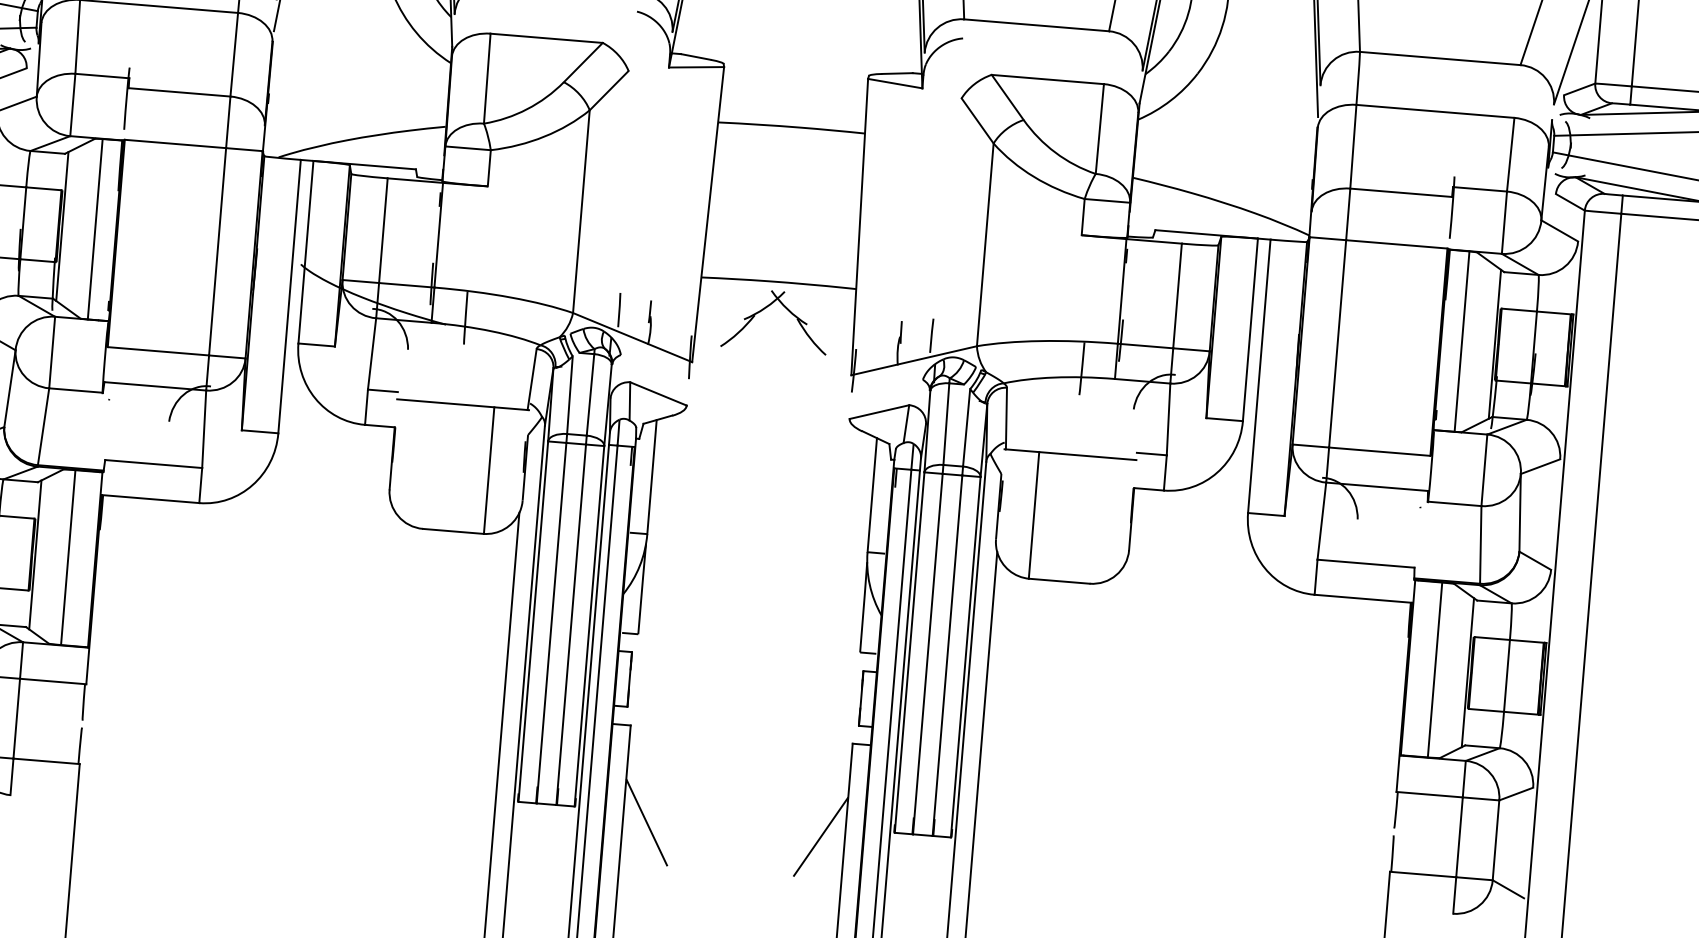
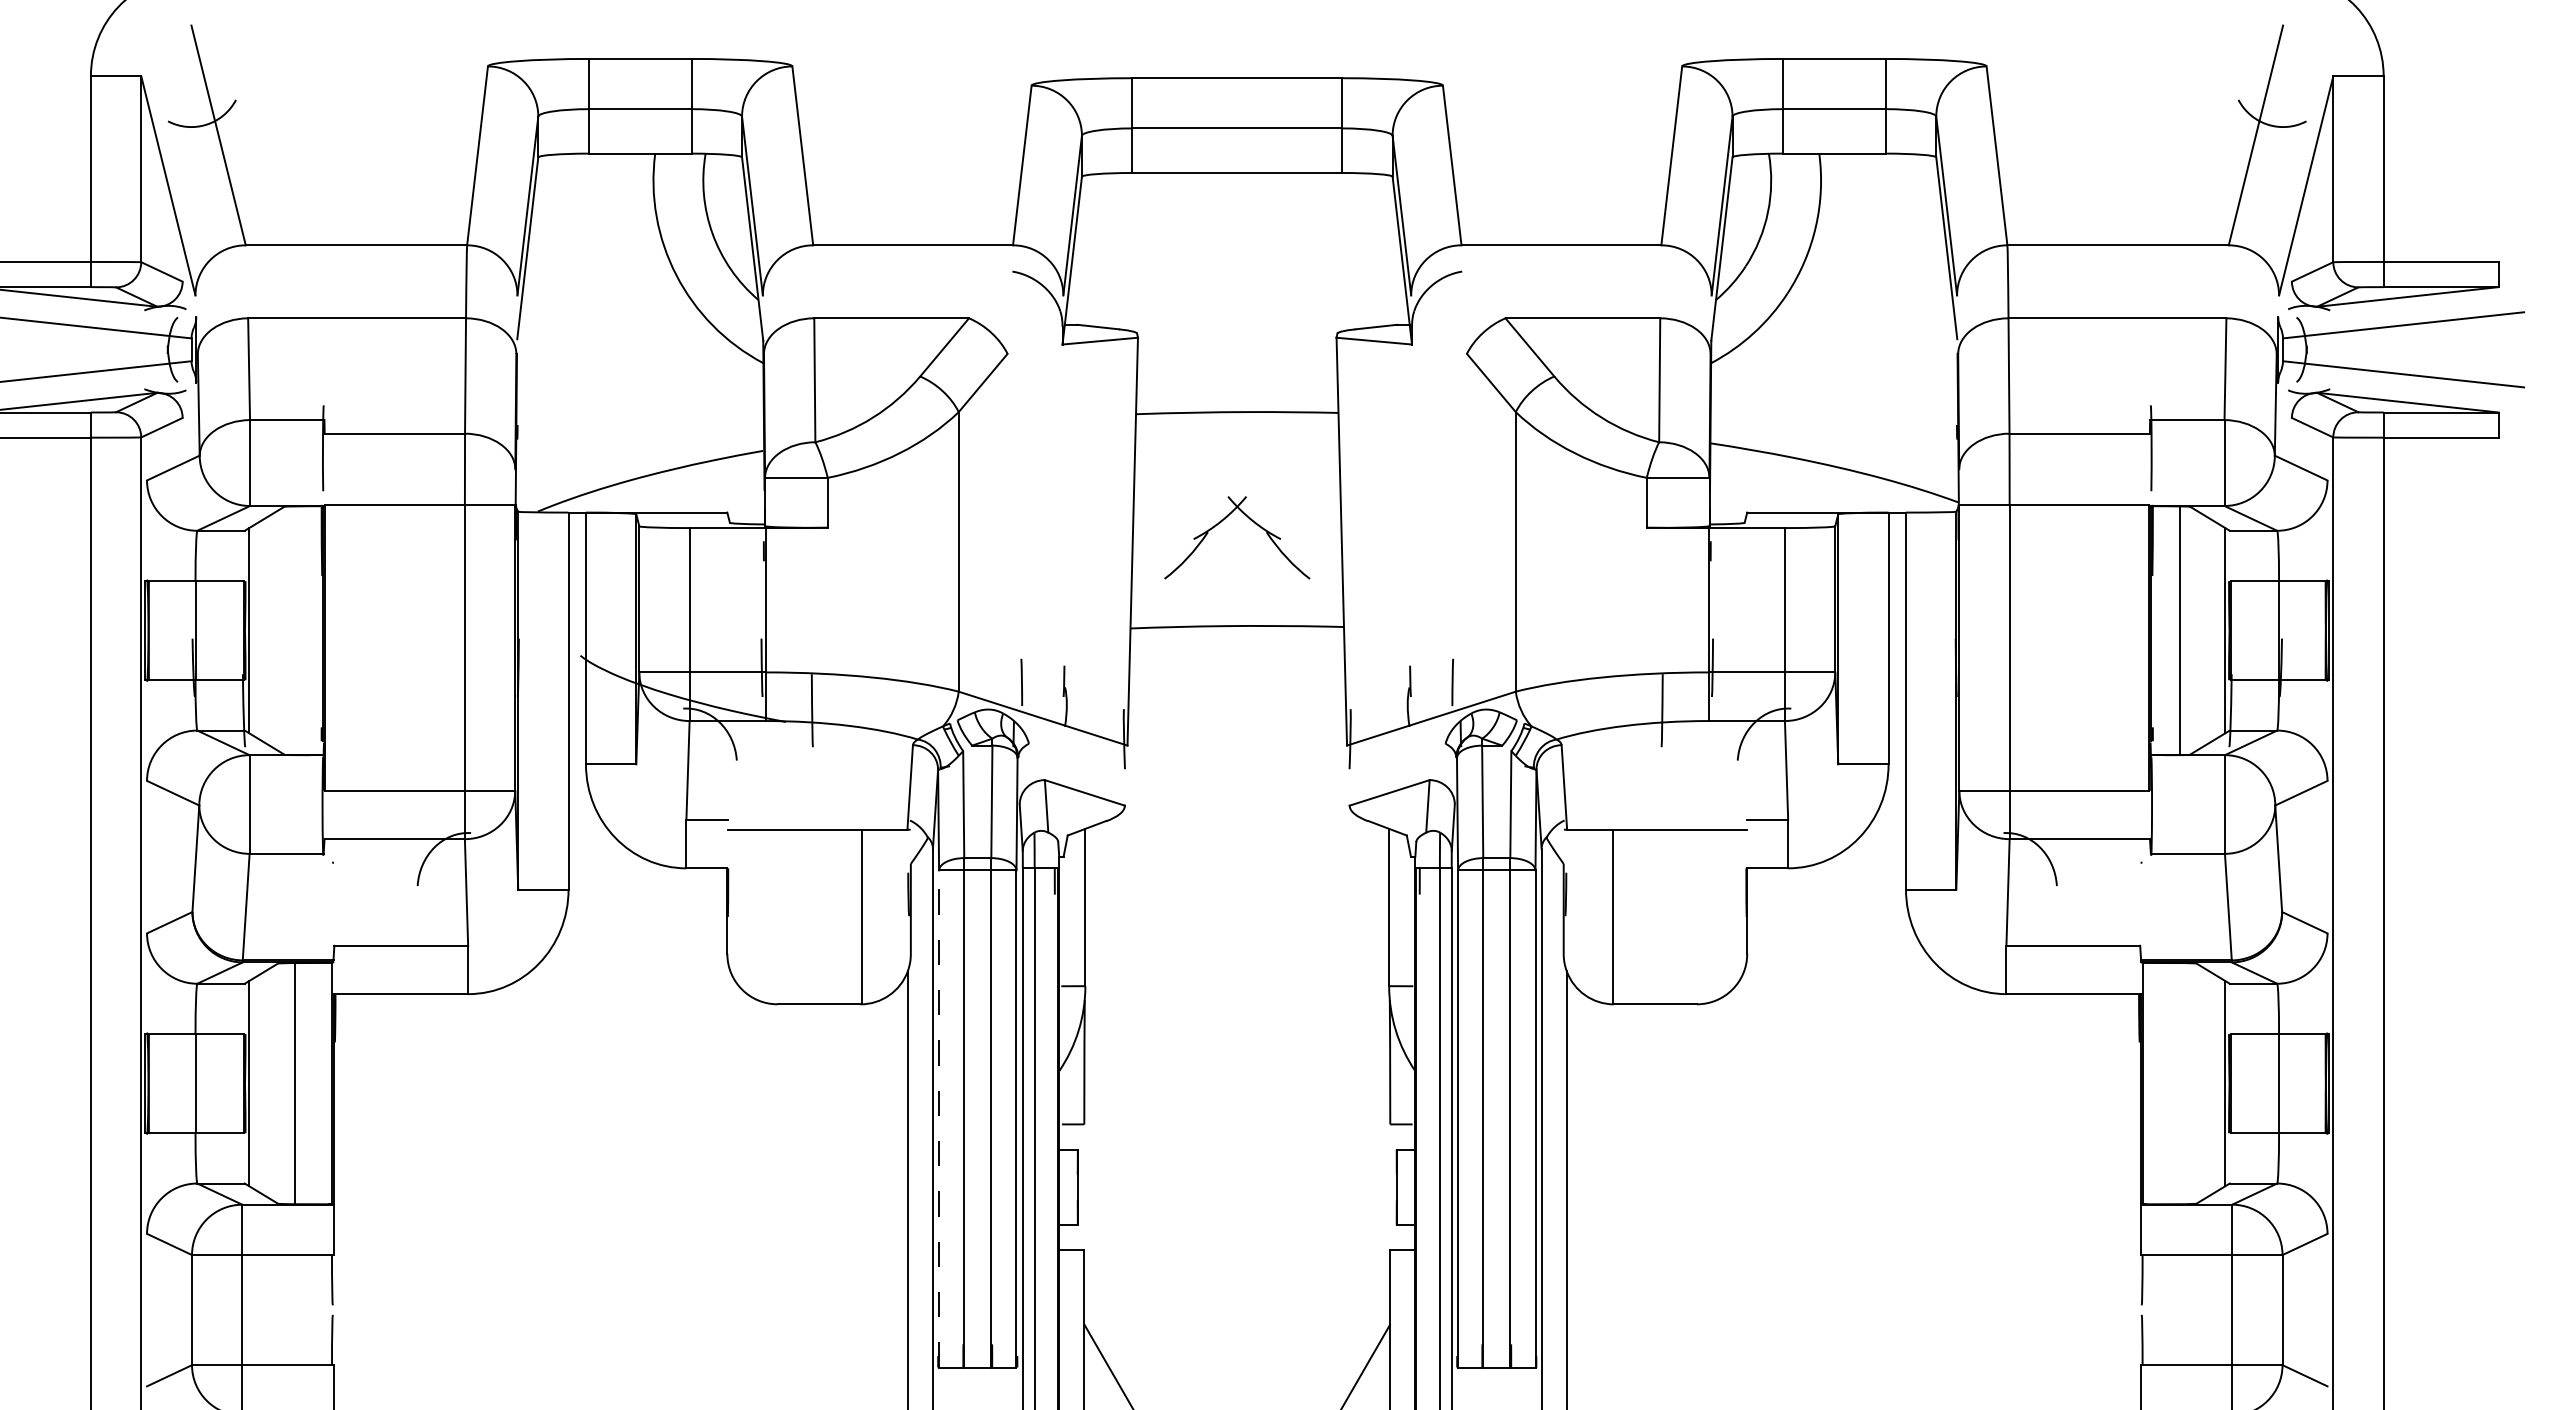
line: (95, 229) -> (294, 630), removed
part: (786, 310) -> (1251, 521), moved
line: (533, 621) -> (939, 1118), solid -> dashed
line: (1434, 669) -> (2179, 1083), removed

